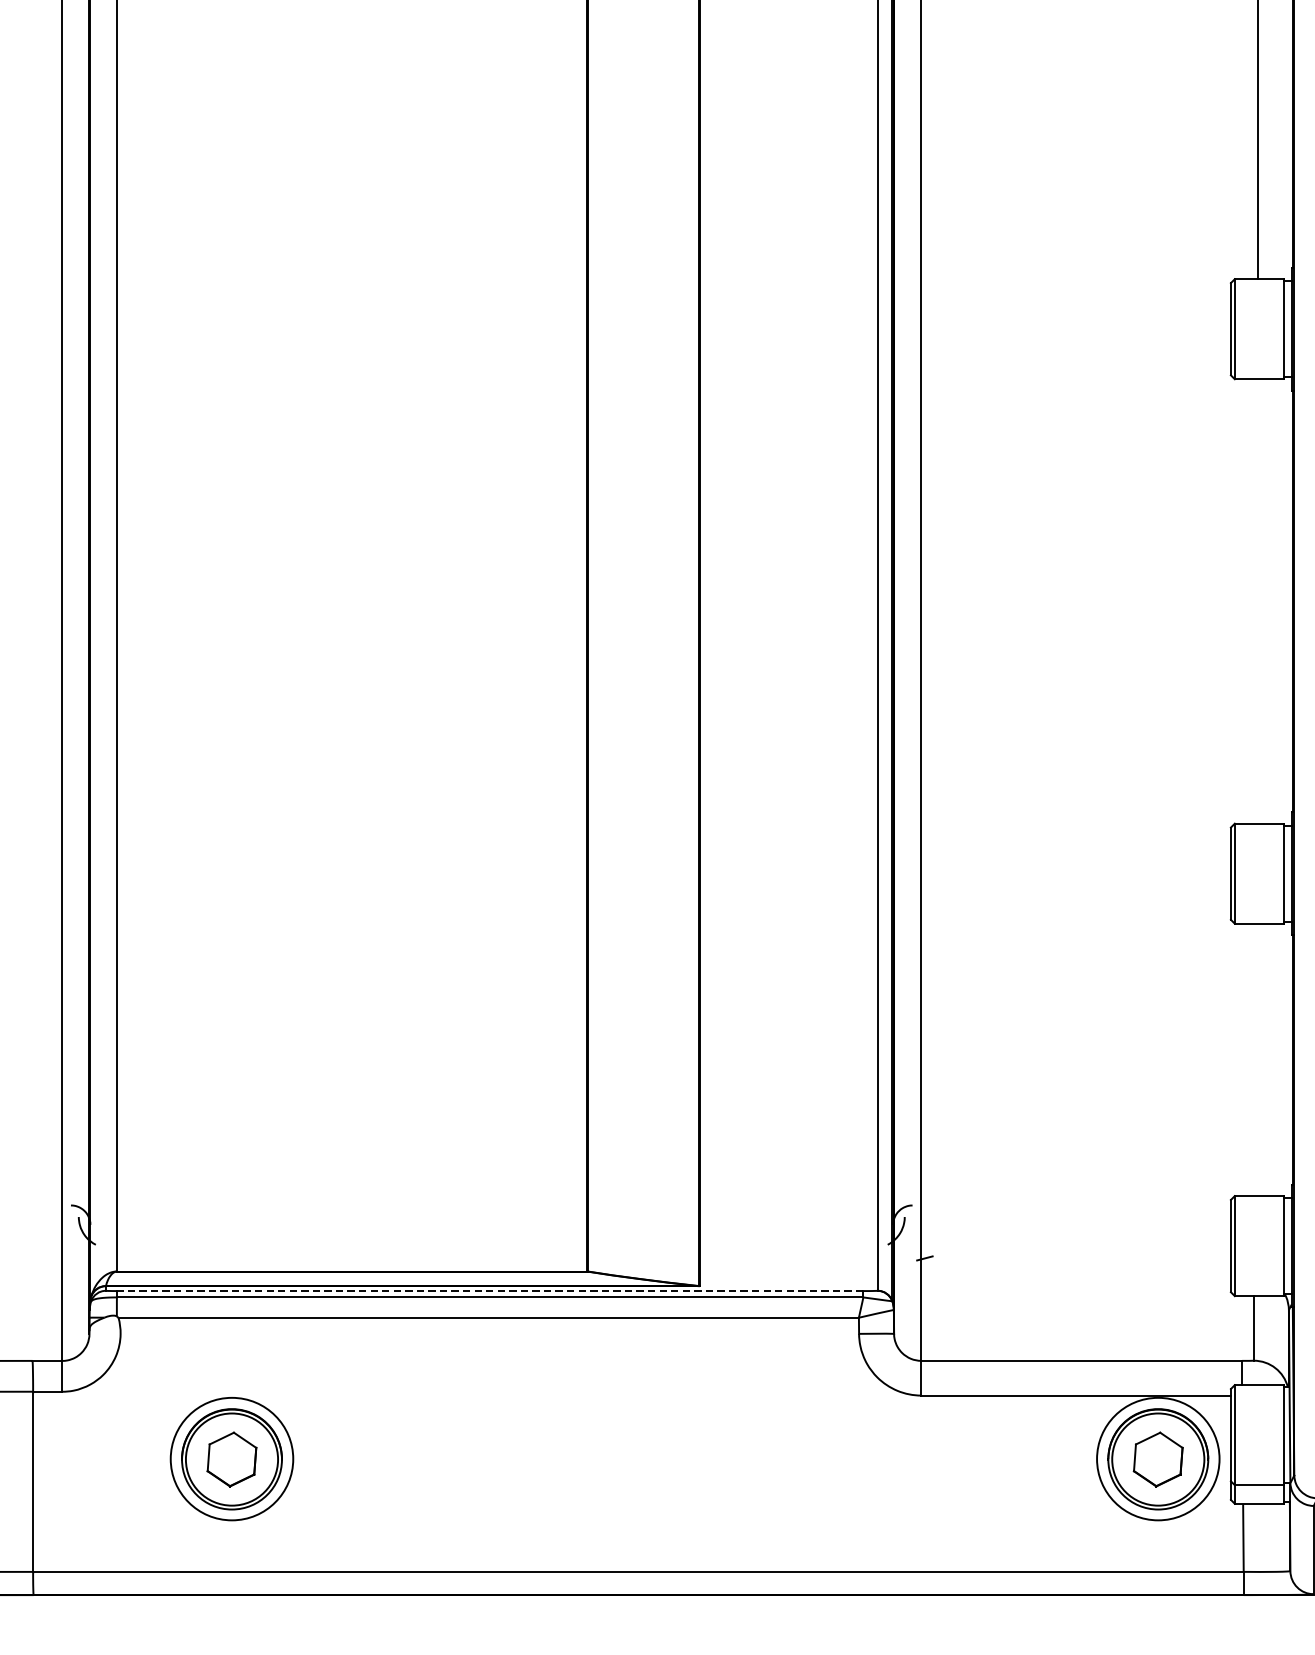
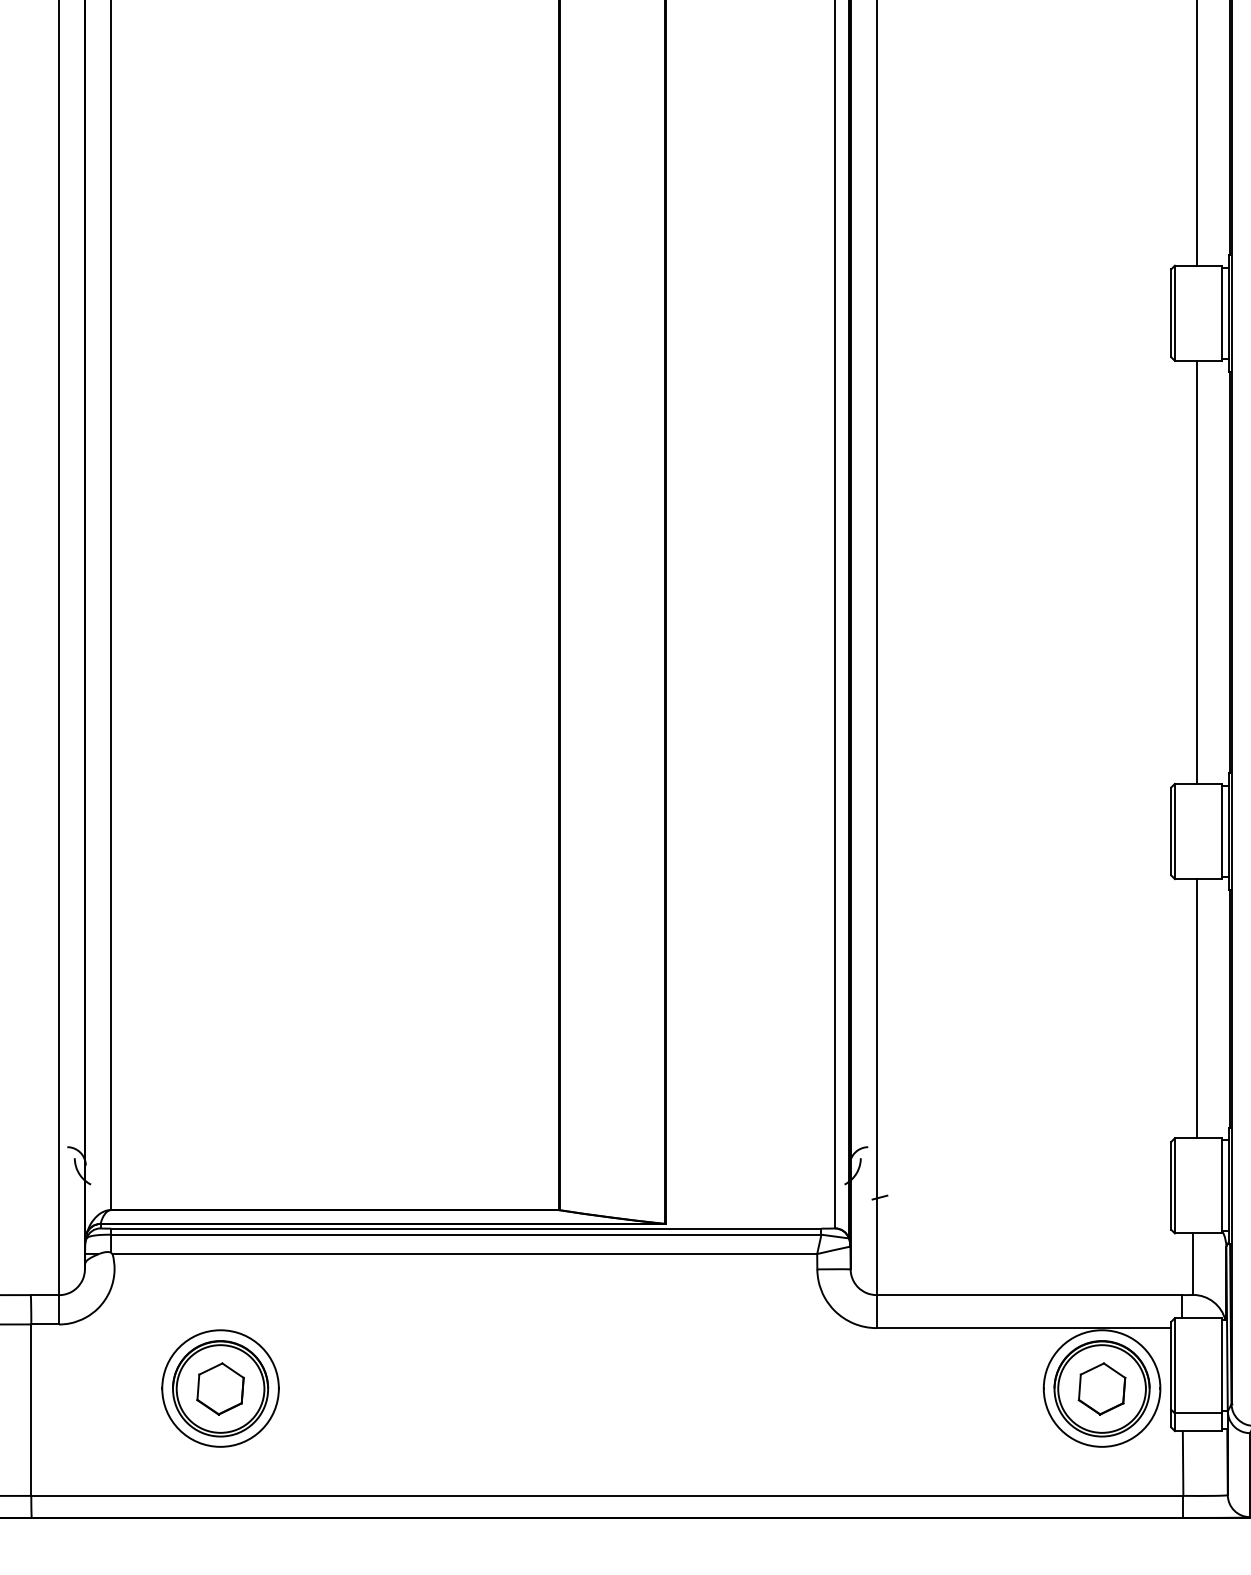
line: (1257, 600) -> (1196, 571), added
line: (1257, 1059) -> (1196, 1008), added
line: (489, 1290) -> (465, 1228), dashed -> solid

